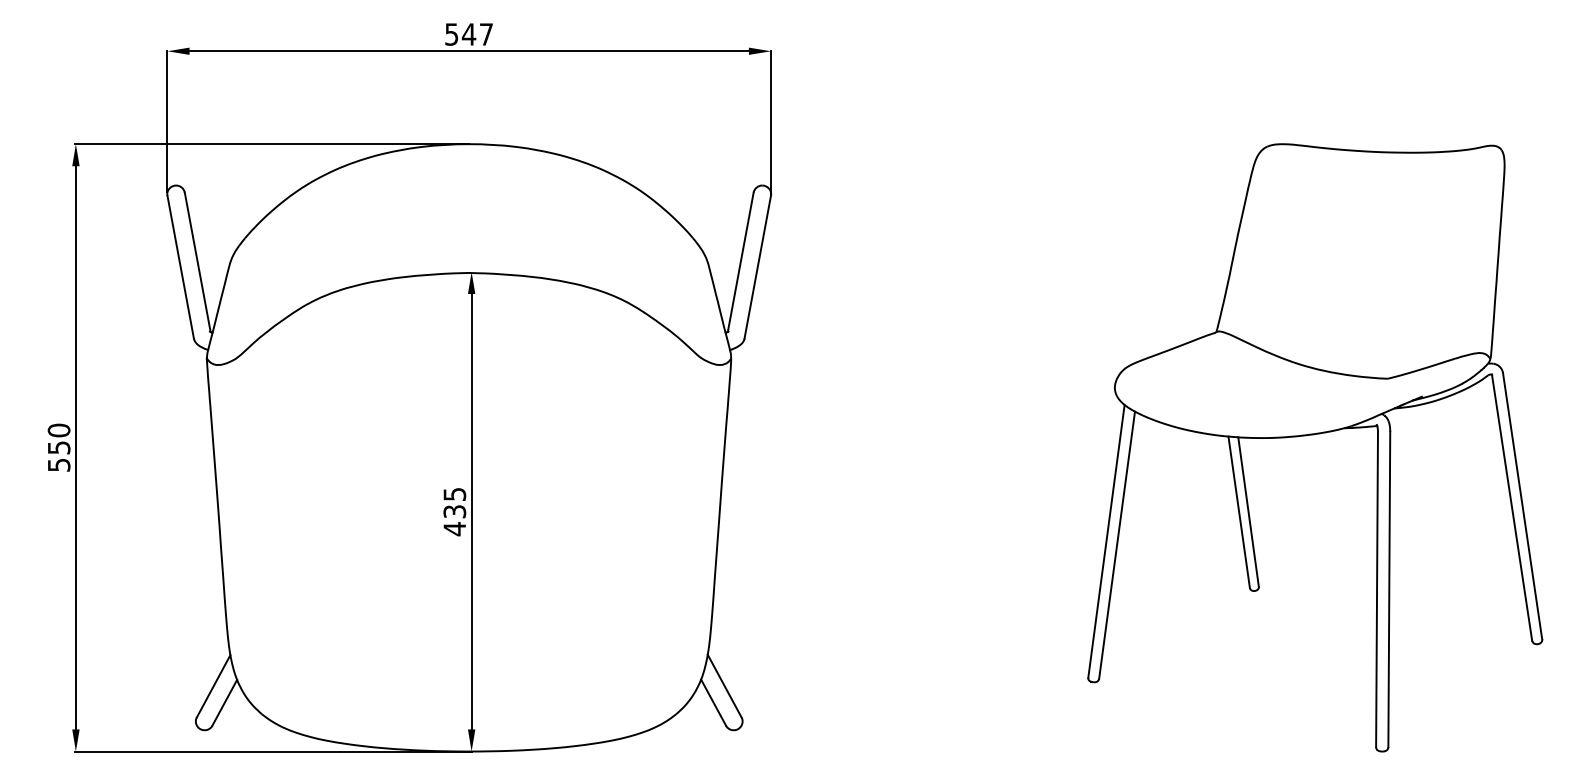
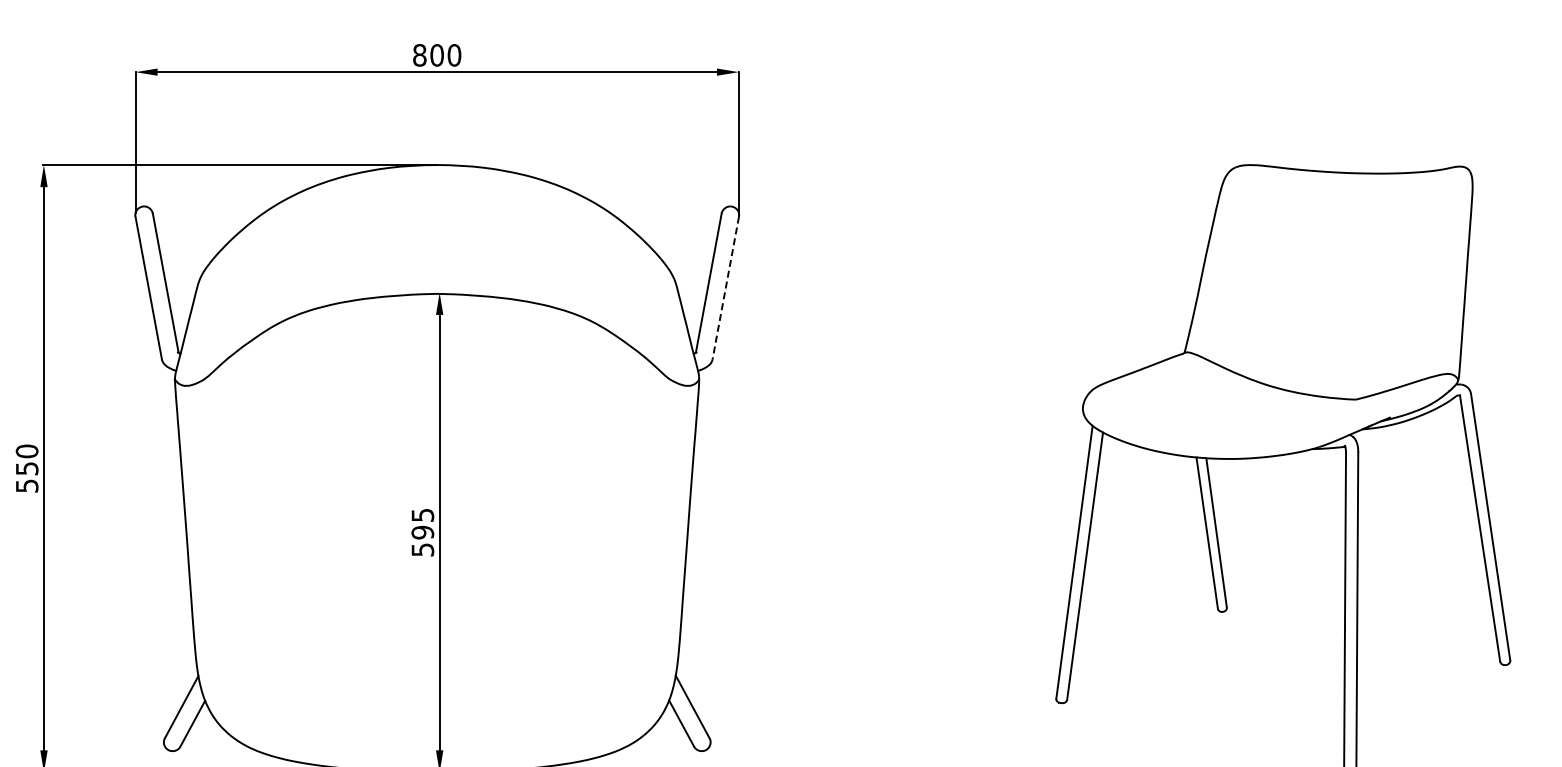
text: (469, 34) -> (437, 55), 547 -> 800
line: (757, 267) -> (725, 288), solid -> dashed
text: (454, 520) -> (422, 541), 435 -> 595

